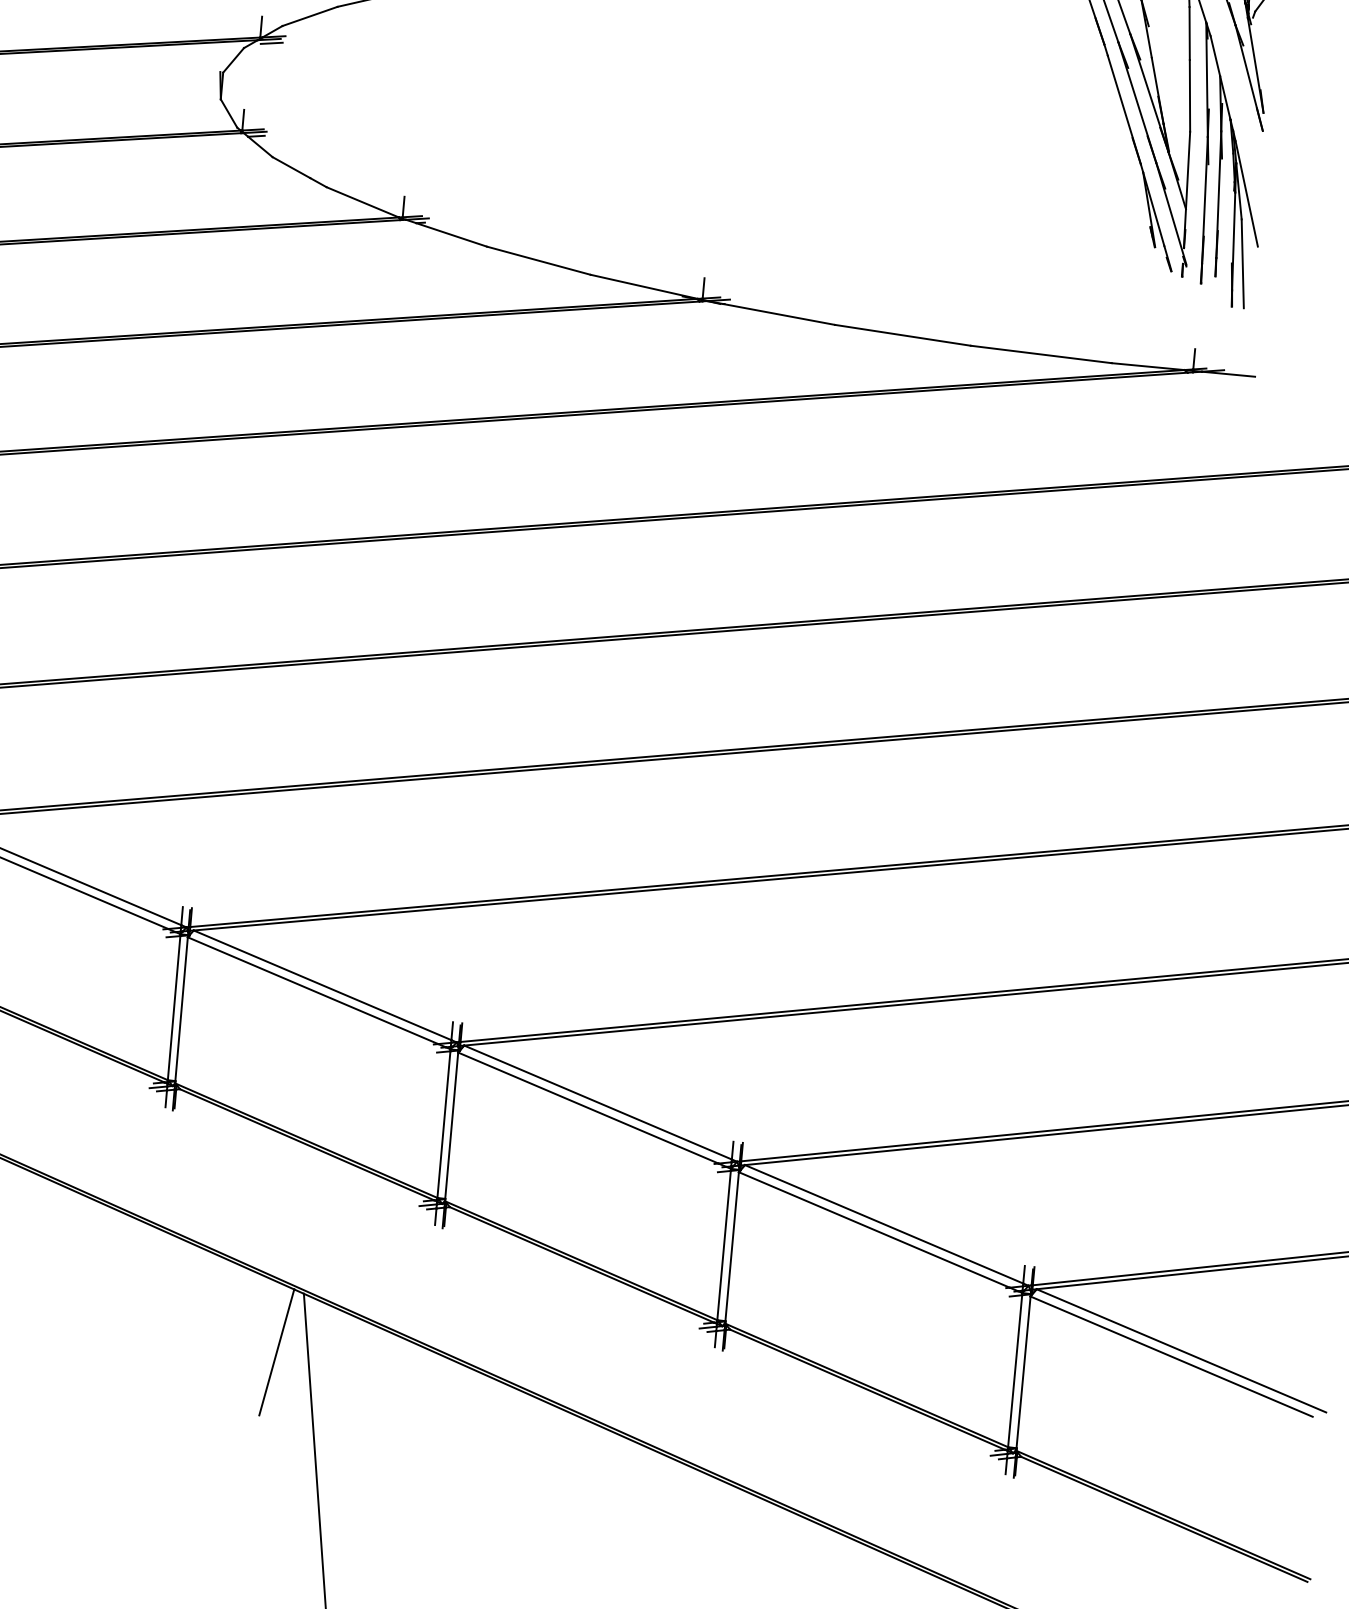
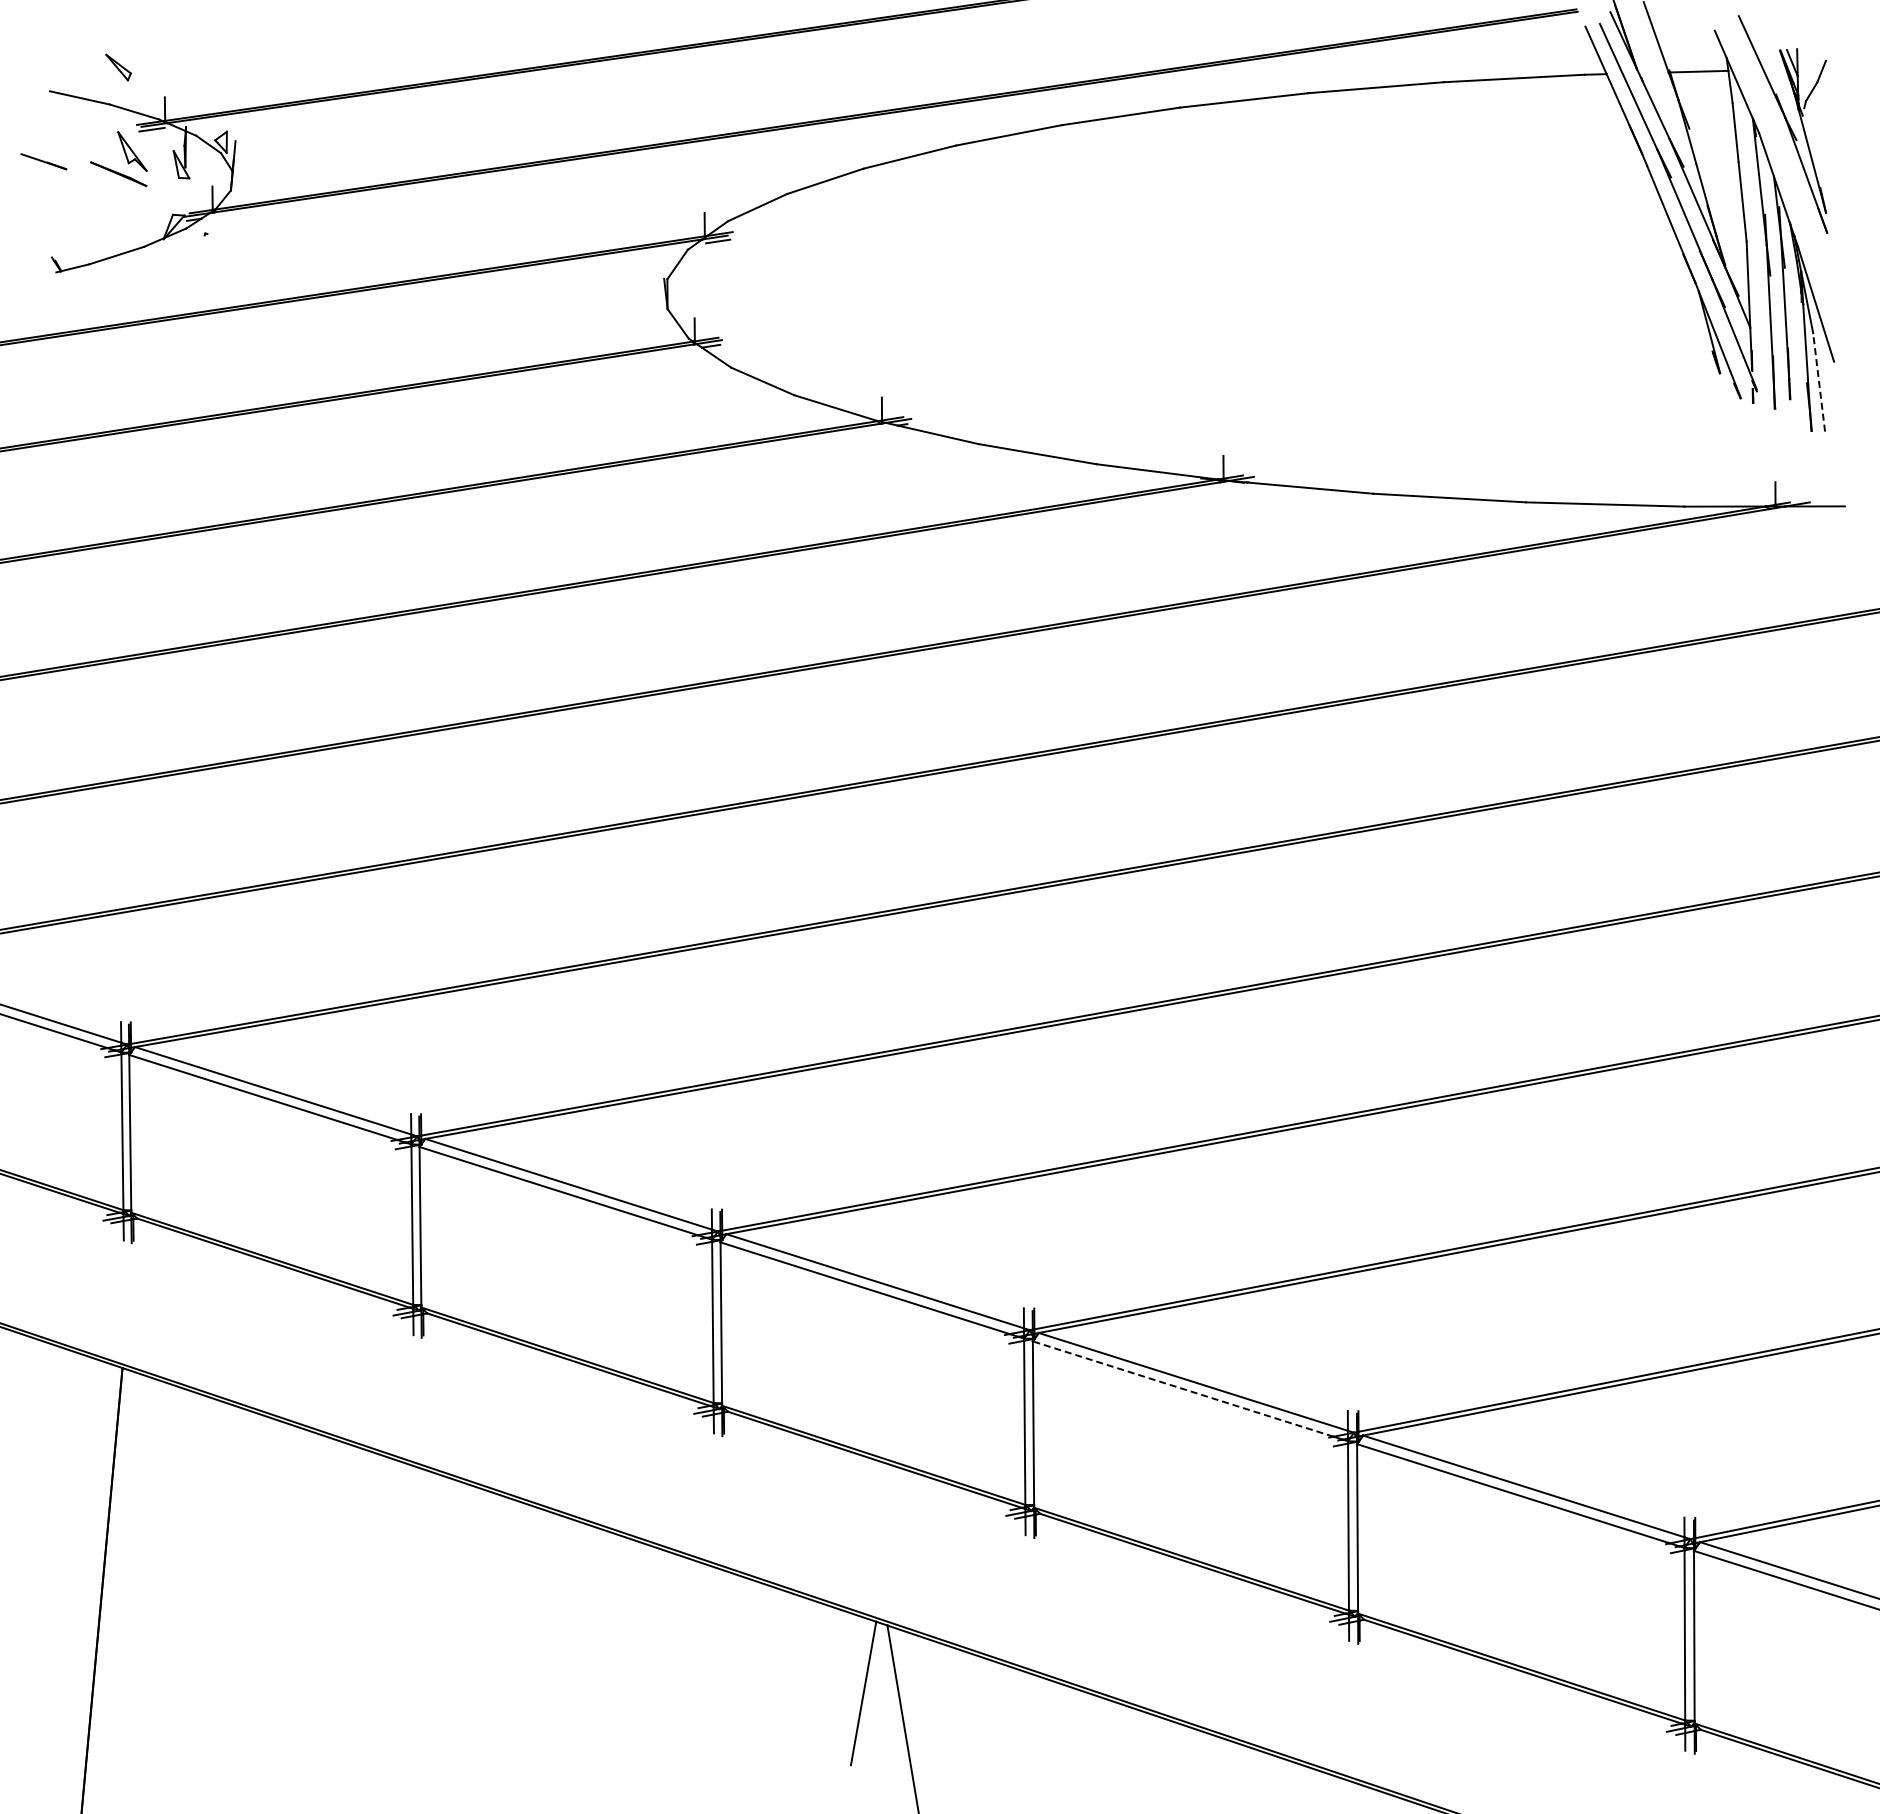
line: (1243, 263) -> (1819, 382), solid -> dashed
line: (588, 1108) -> (1183, 1389), solid -> dashed

